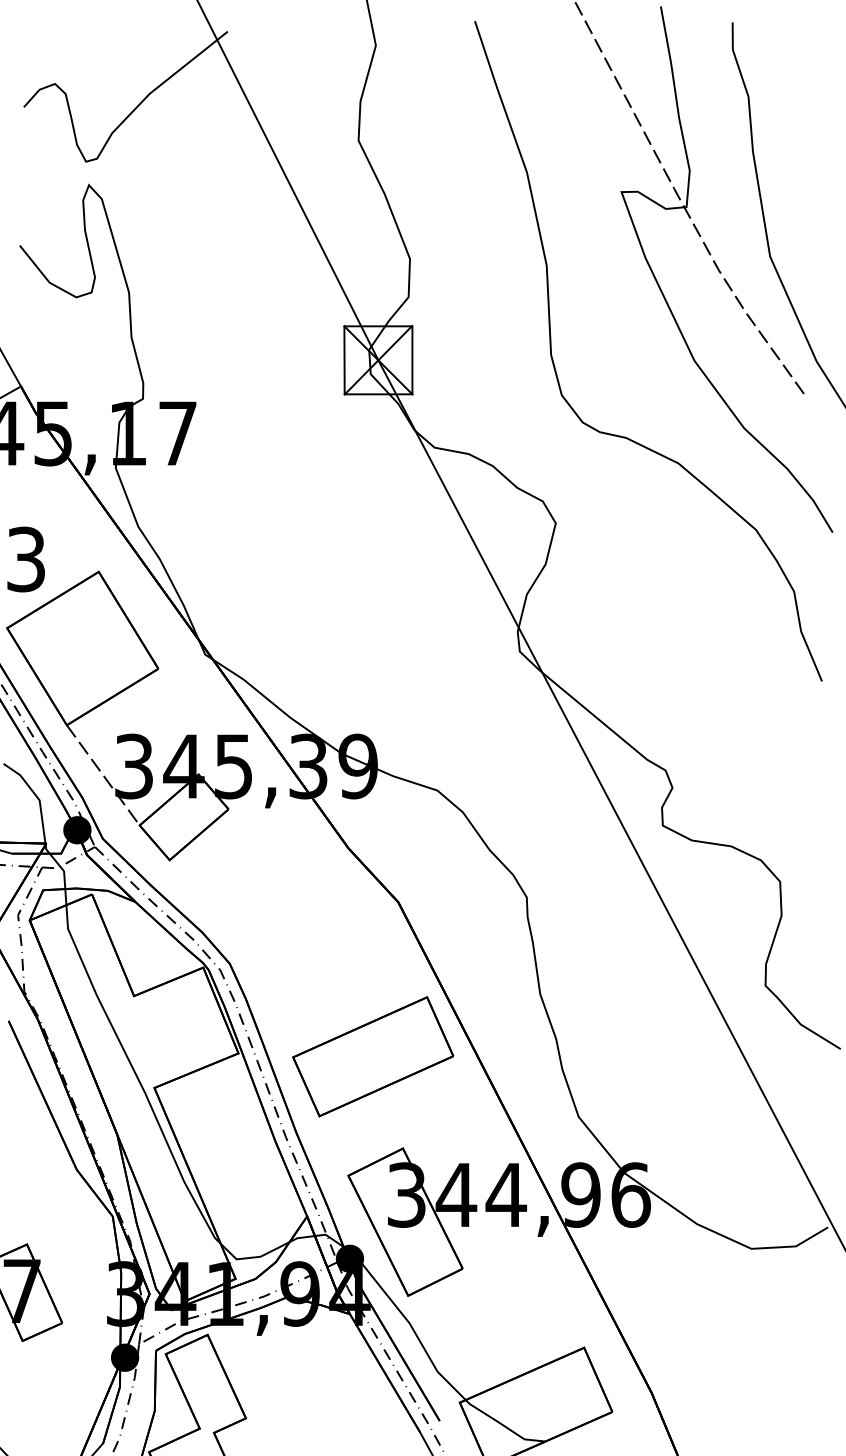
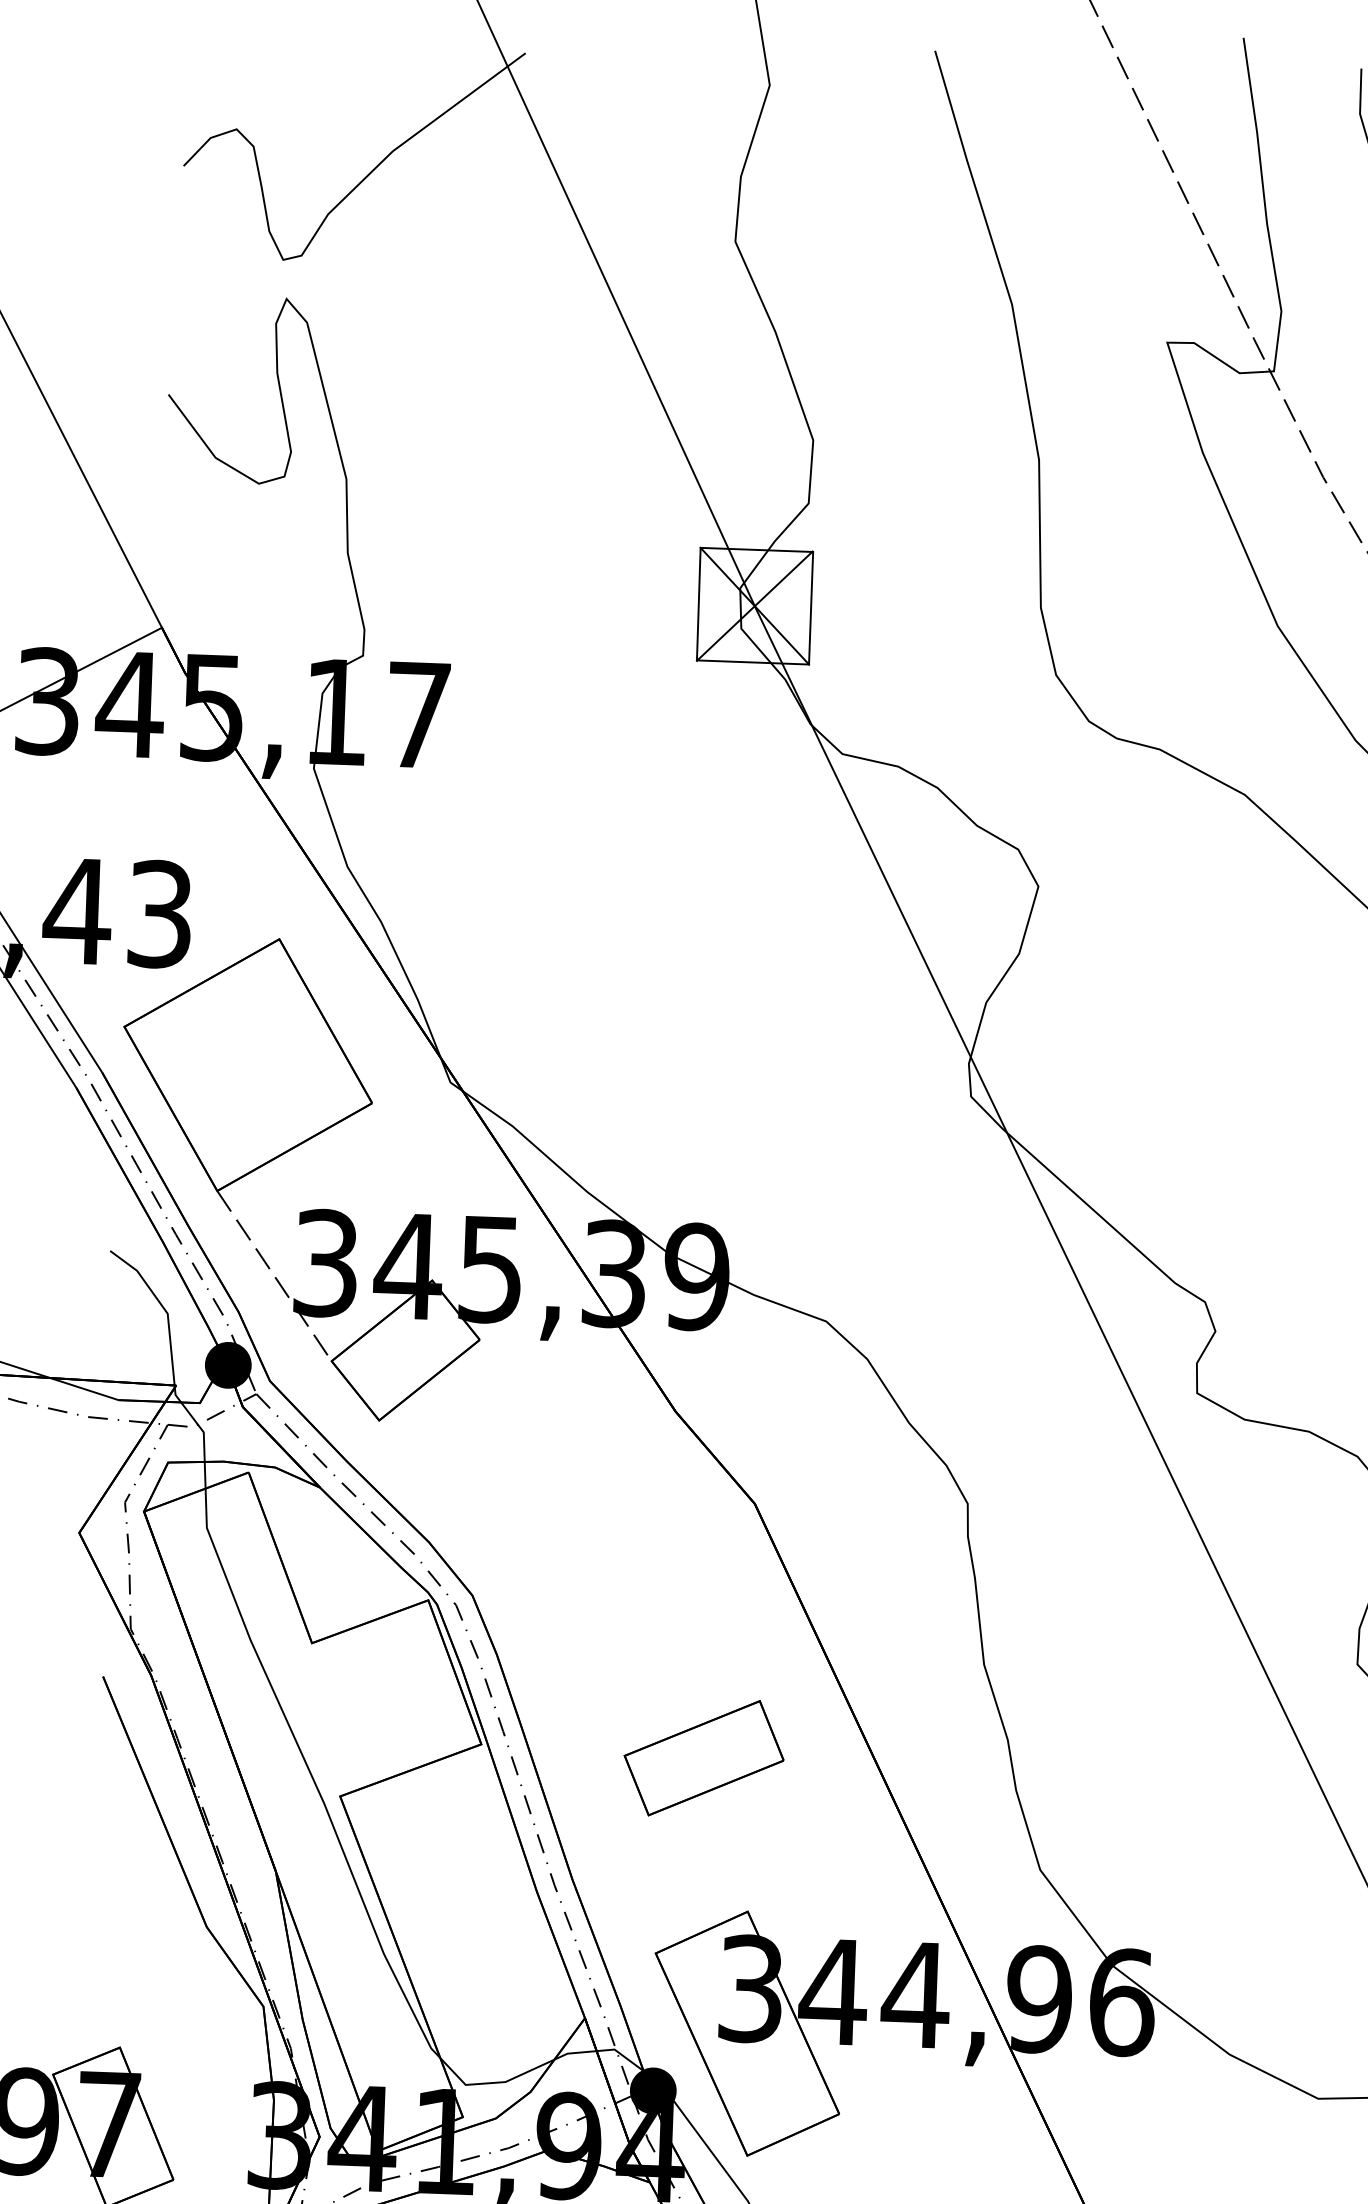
part: (373, 1056) -> (704, 1757), size x0.6

